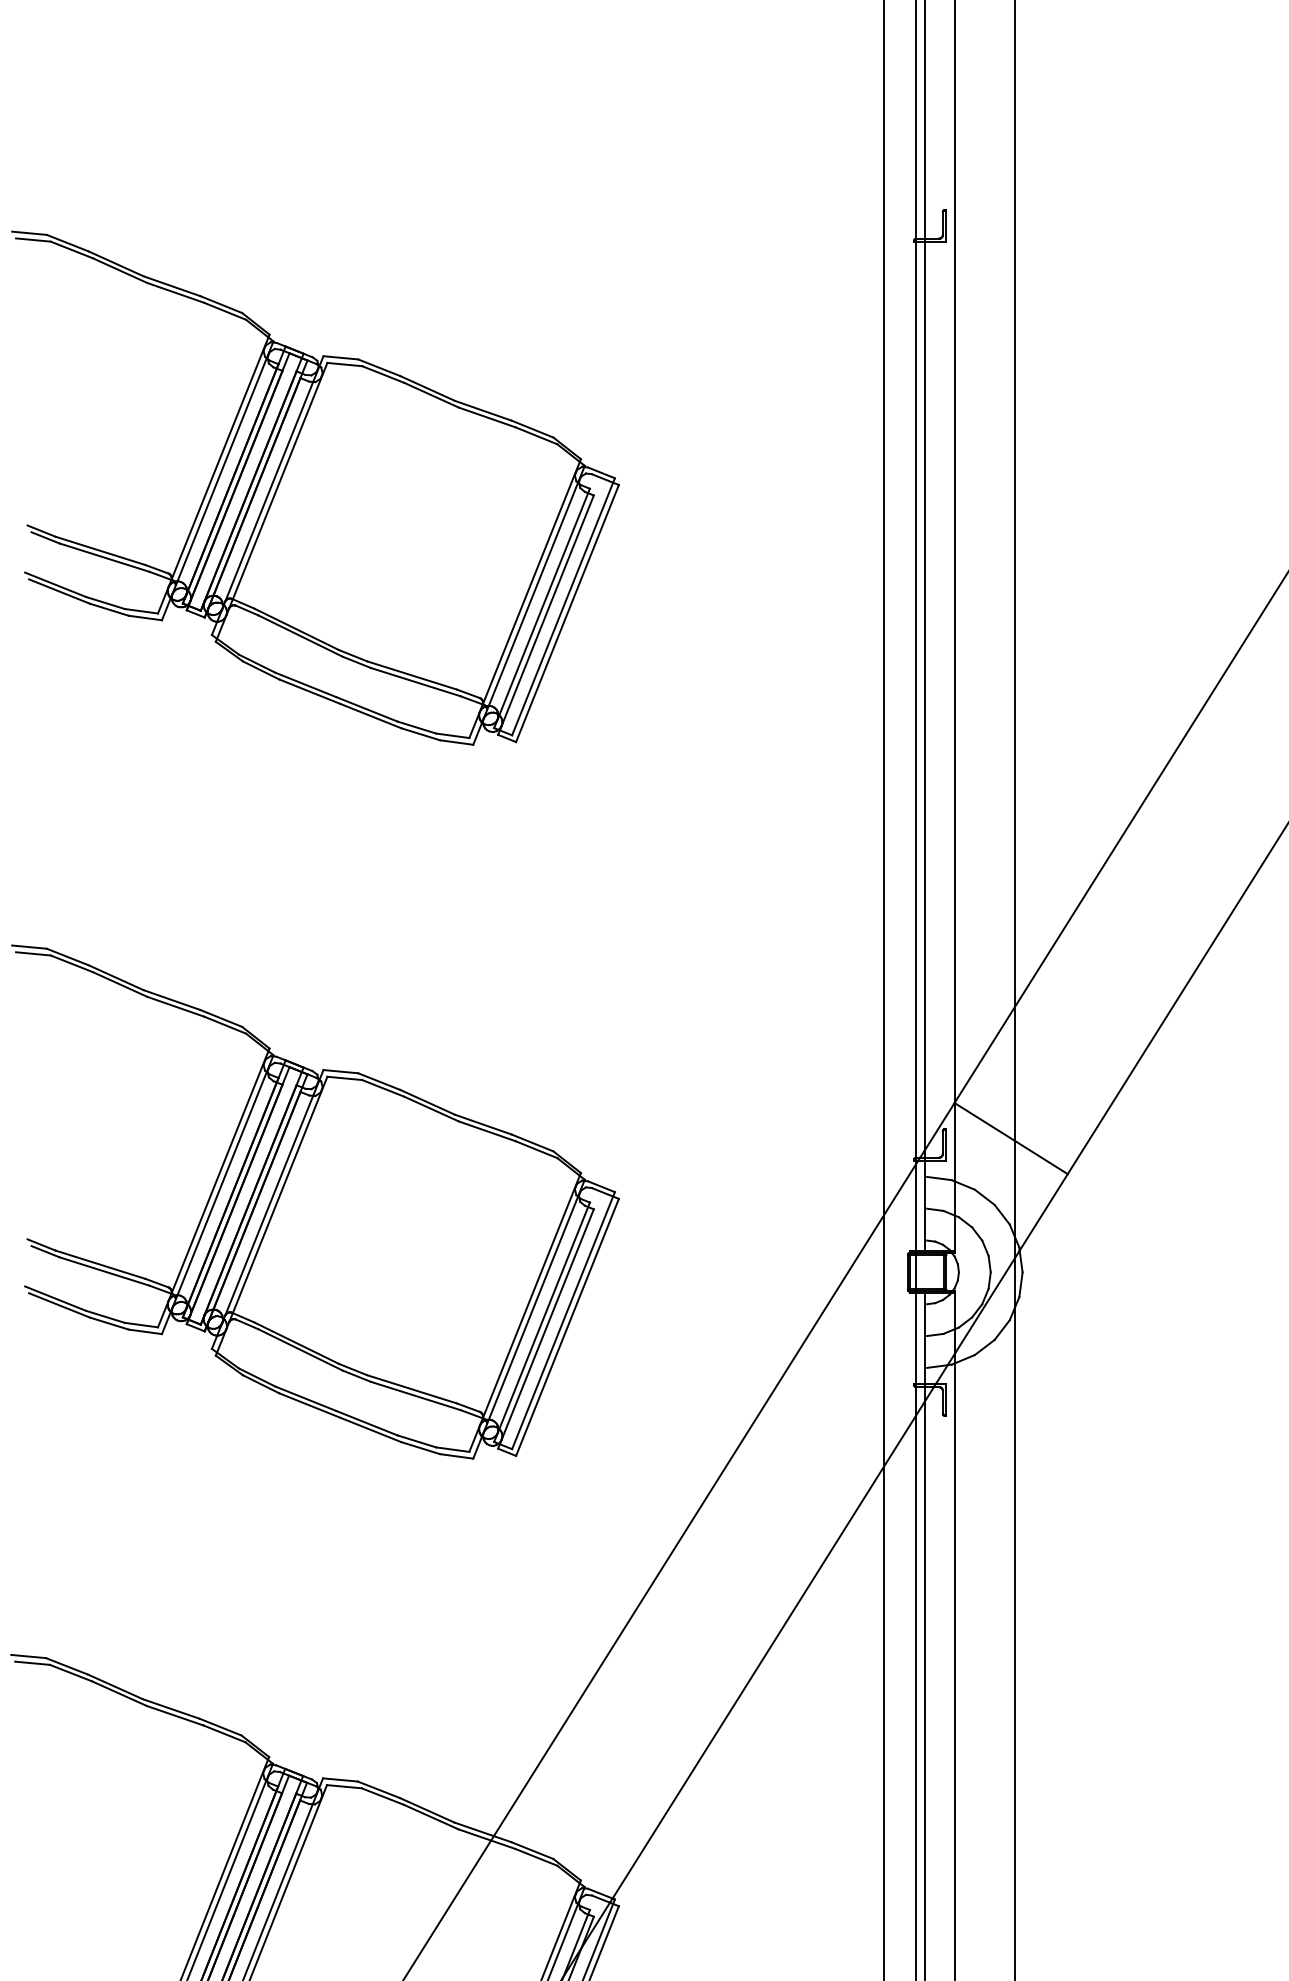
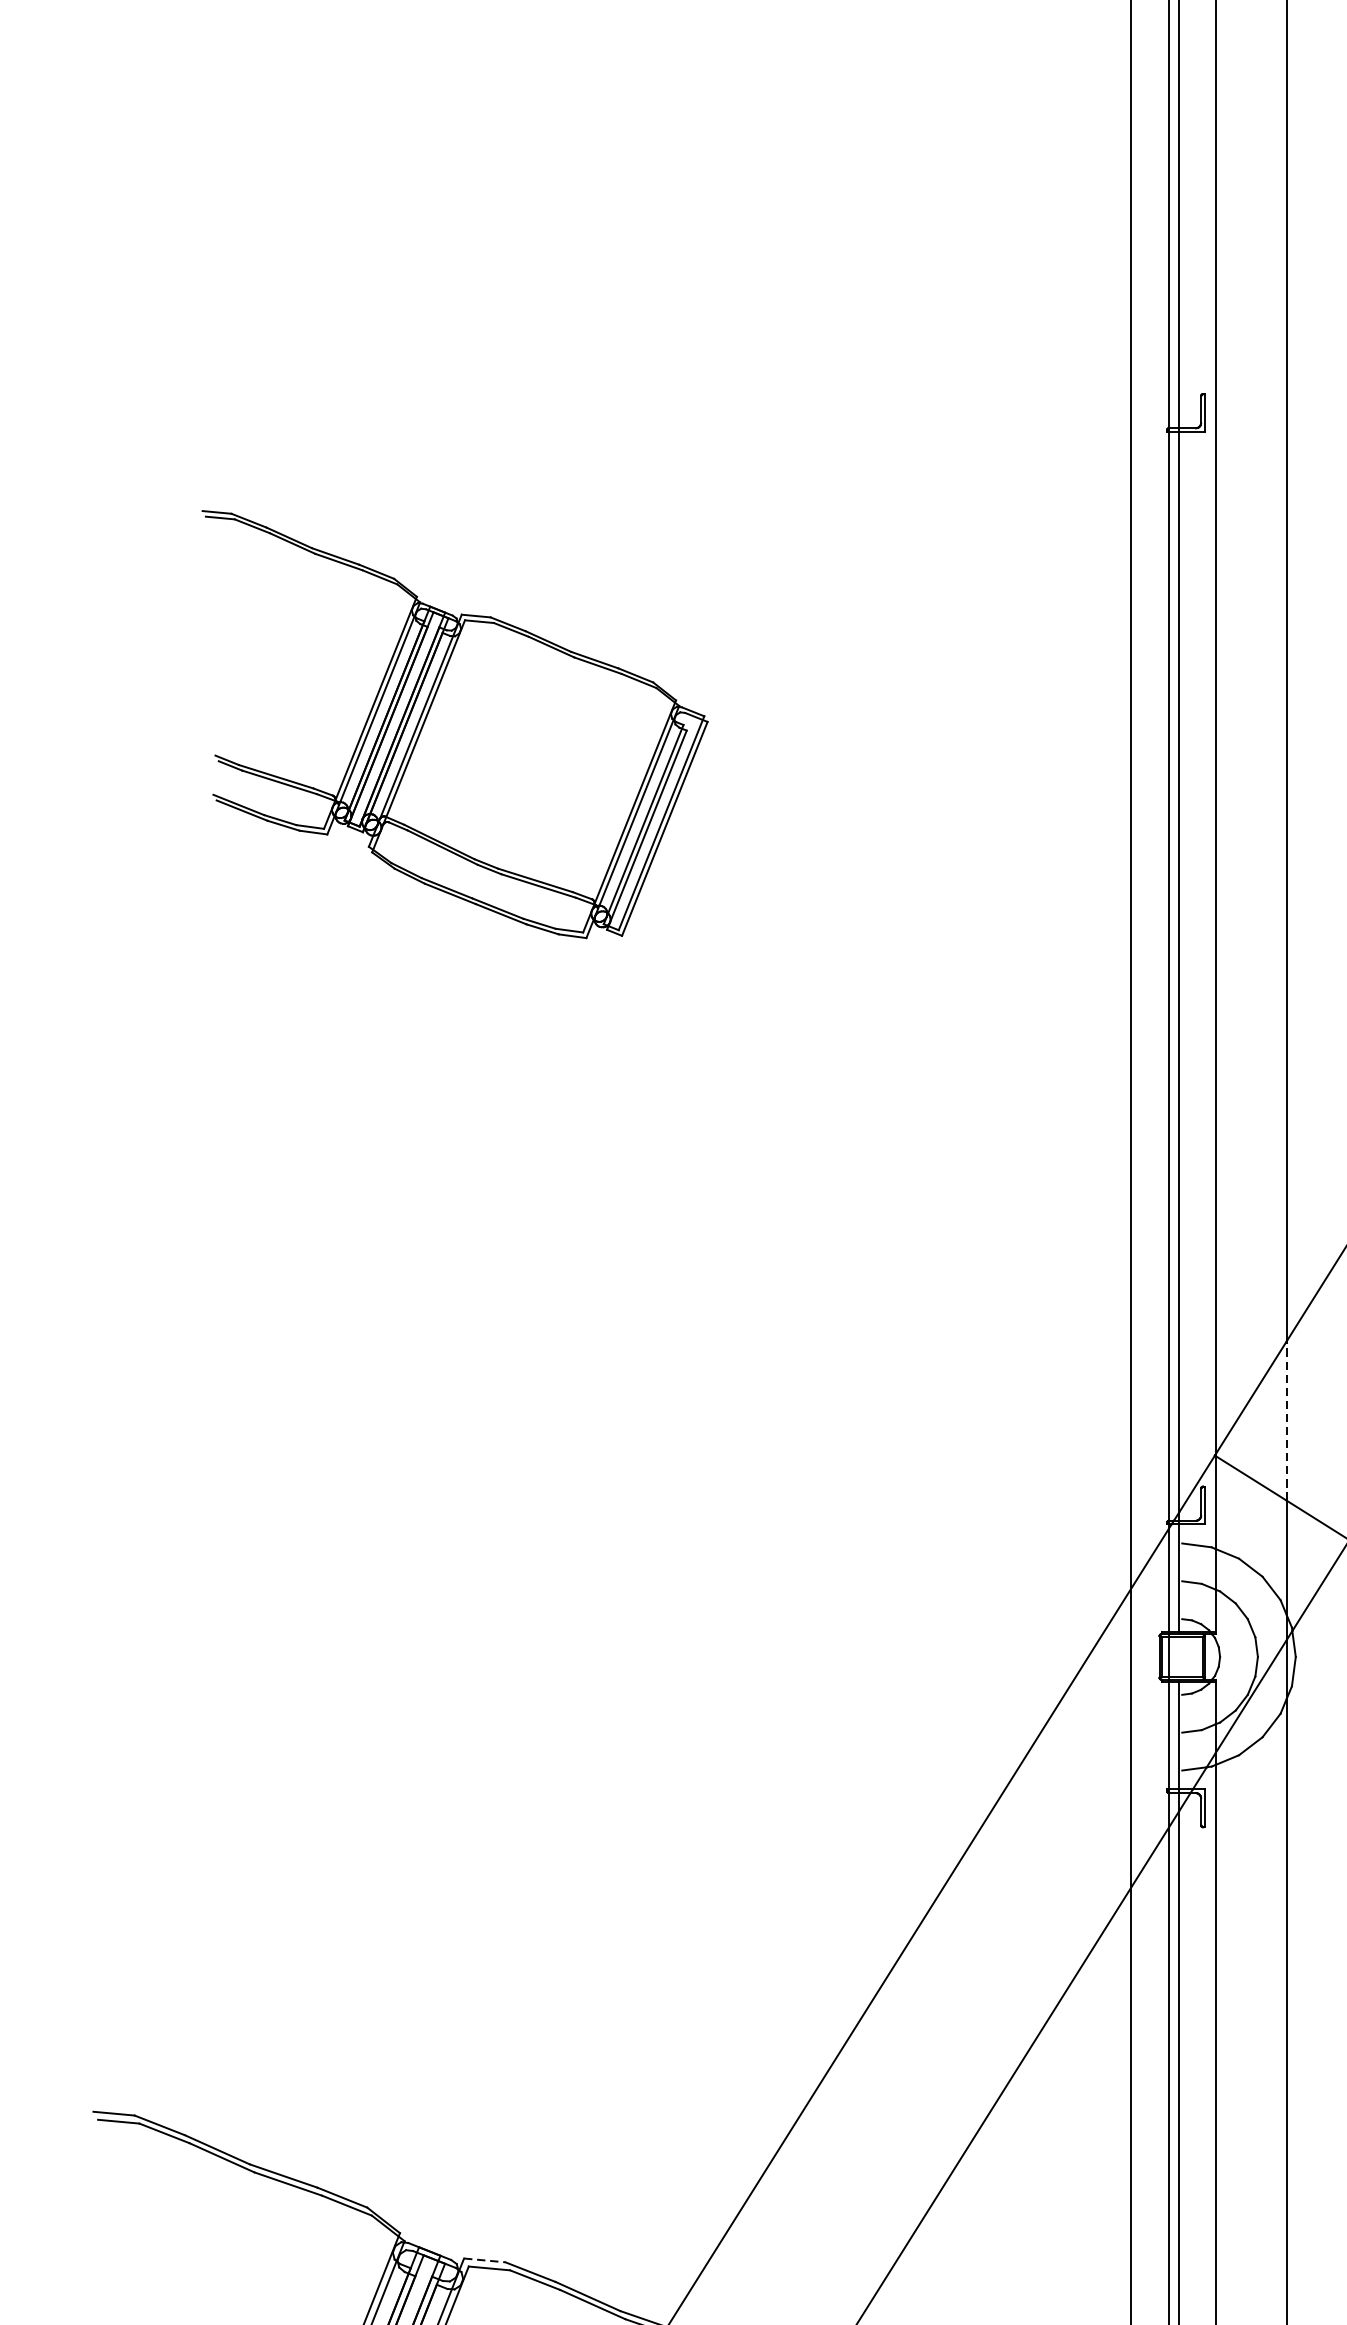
part: (315, 487) -> (455, 723), size x0.7
line: (1014, 1073) -> (1286, 1420), solid -> dashed
part: (315, 1201) -> (455, 1572), removed
line: (340, 1780) -> (484, 2261), solid -> dashed

